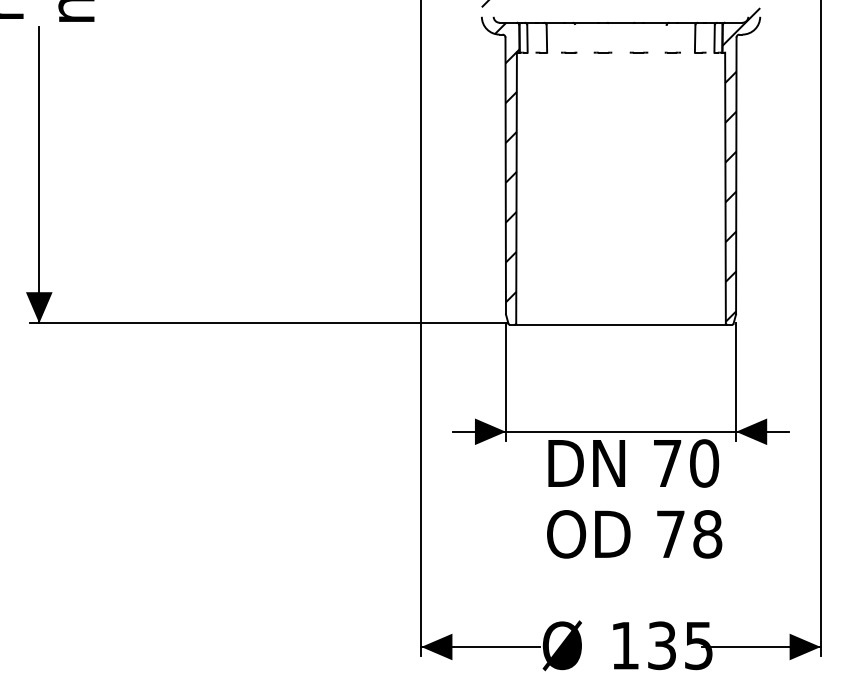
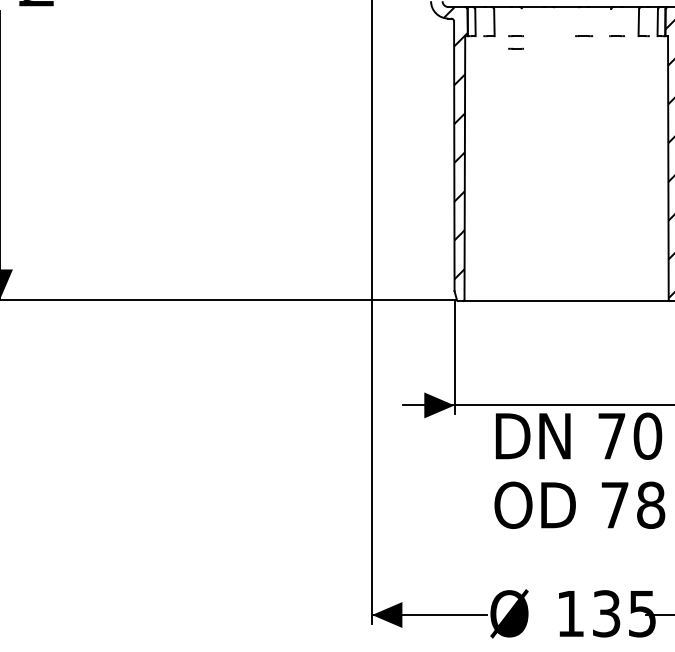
line: (602, 52) -> (548, 35), removed
line: (569, 65) -> (516, 48), added

